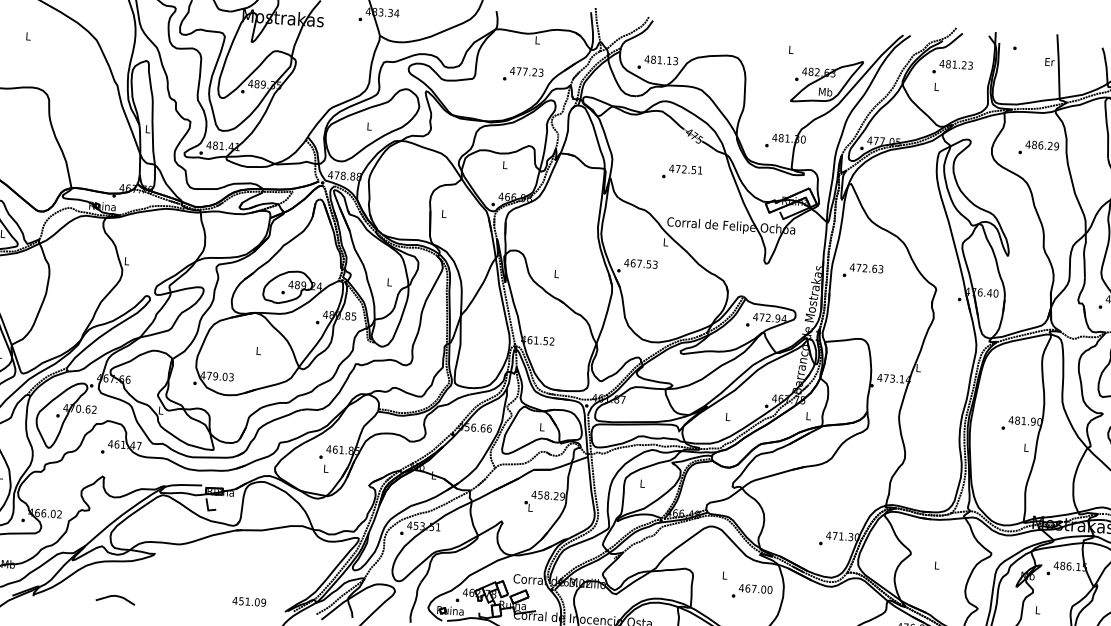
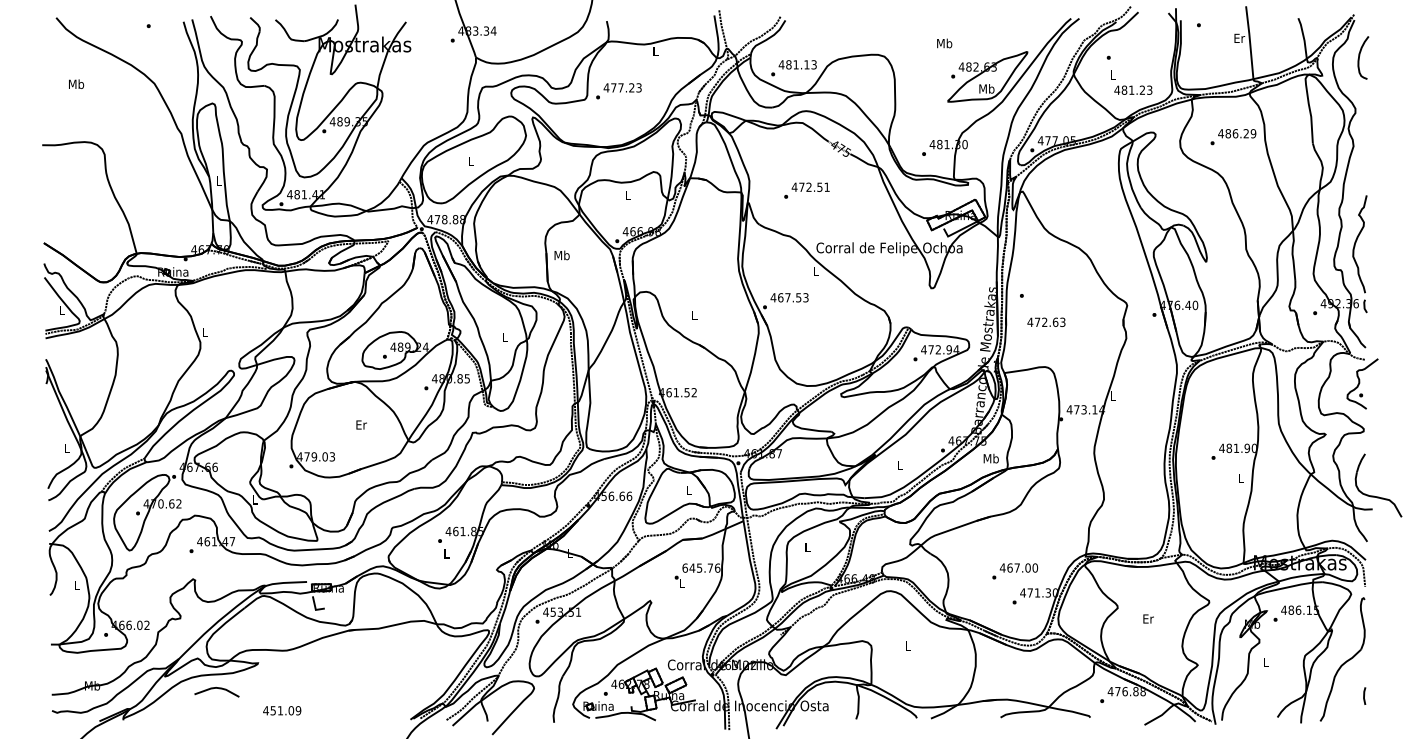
text: (28, 36) -> (76, 84), L -> Mb
text: (791, 49) -> (944, 43), L -> Mb
text: (956, 64) -> (1133, 89), moved
text: (522, 74) -> (618, 91), moved
text: (681, 172) -> (806, 190), moved
text: (443, 213) -> (561, 255), L -> Mb
text: (866, 267) -> (1046, 321), moved
text: (258, 350) -> (361, 424), L -> Er
text: (807, 416) -> (990, 458), L -> Mb
text: (548, 495) -> (701, 567), 458.29 -> 645.76
text: (937, 565) -> (1148, 618), L -> Er
text: (752, 591) -> (1015, 571), moved
curve: (115, 596) -> (216, 688), moved
text: (249, 601) -> (282, 710), moved

